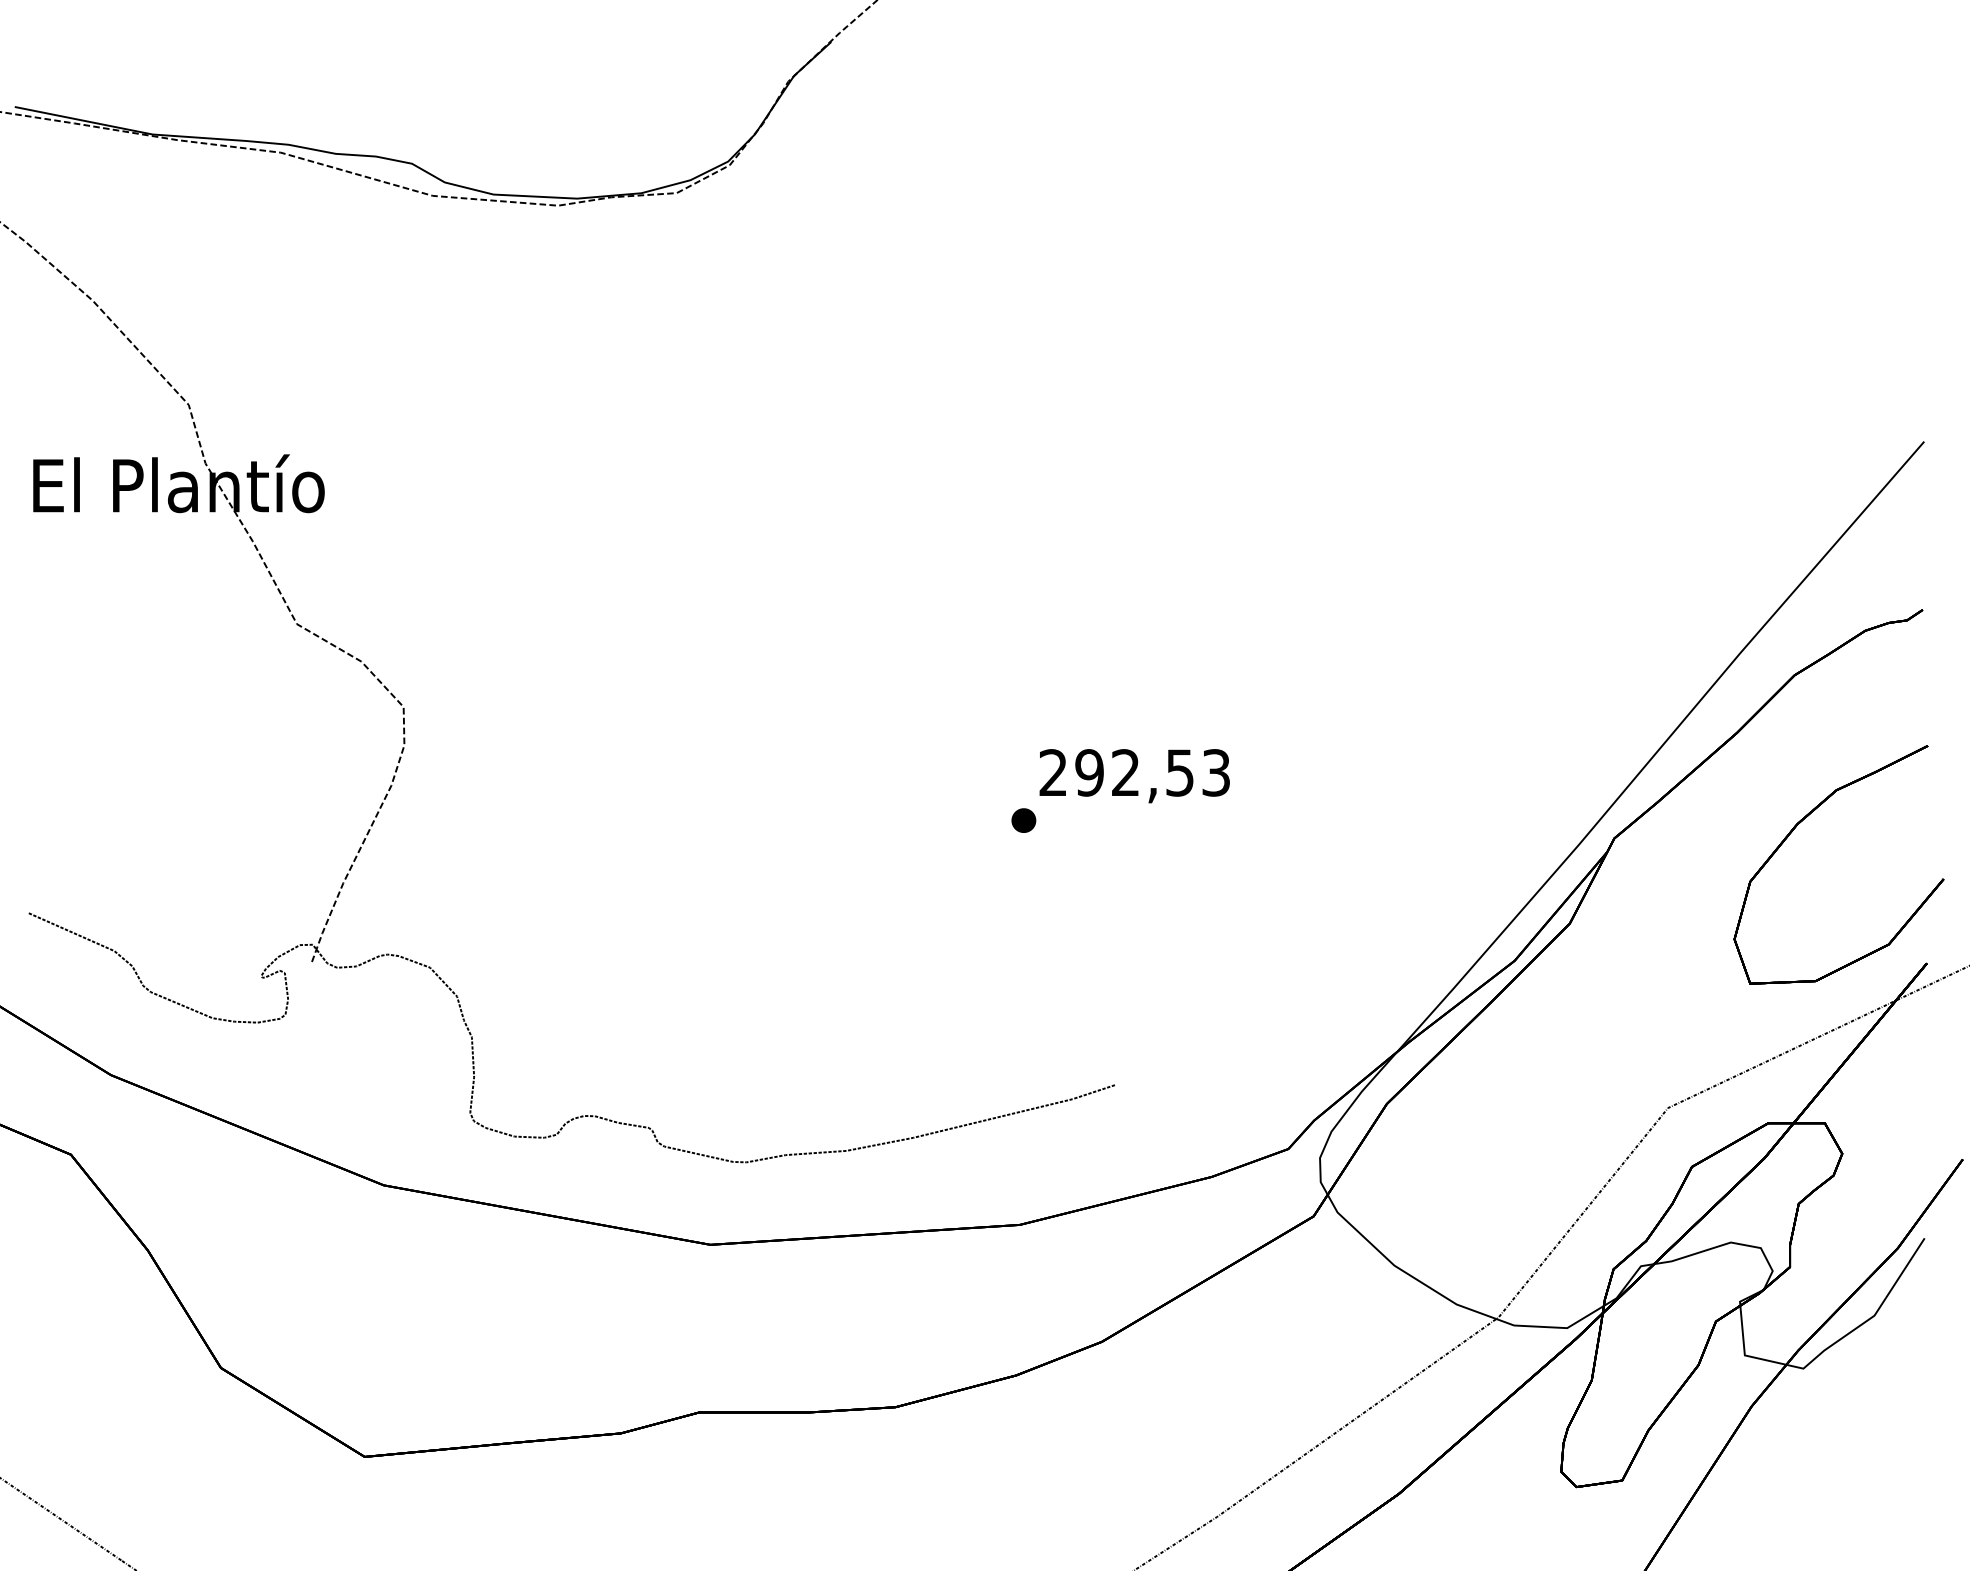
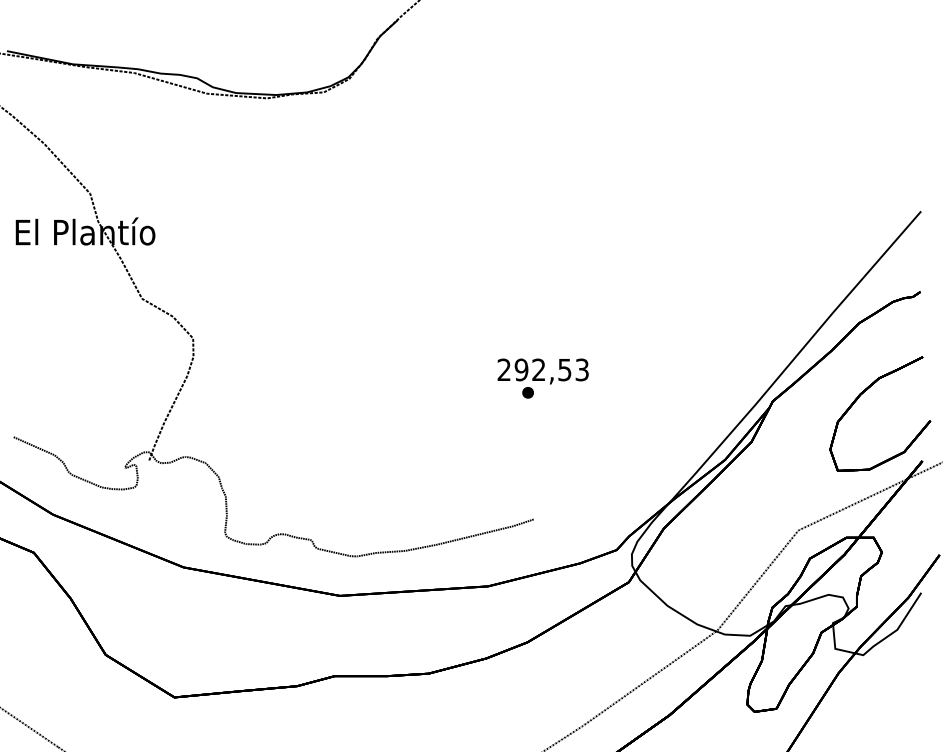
part: (1022, 819) -> (527, 392), moved

